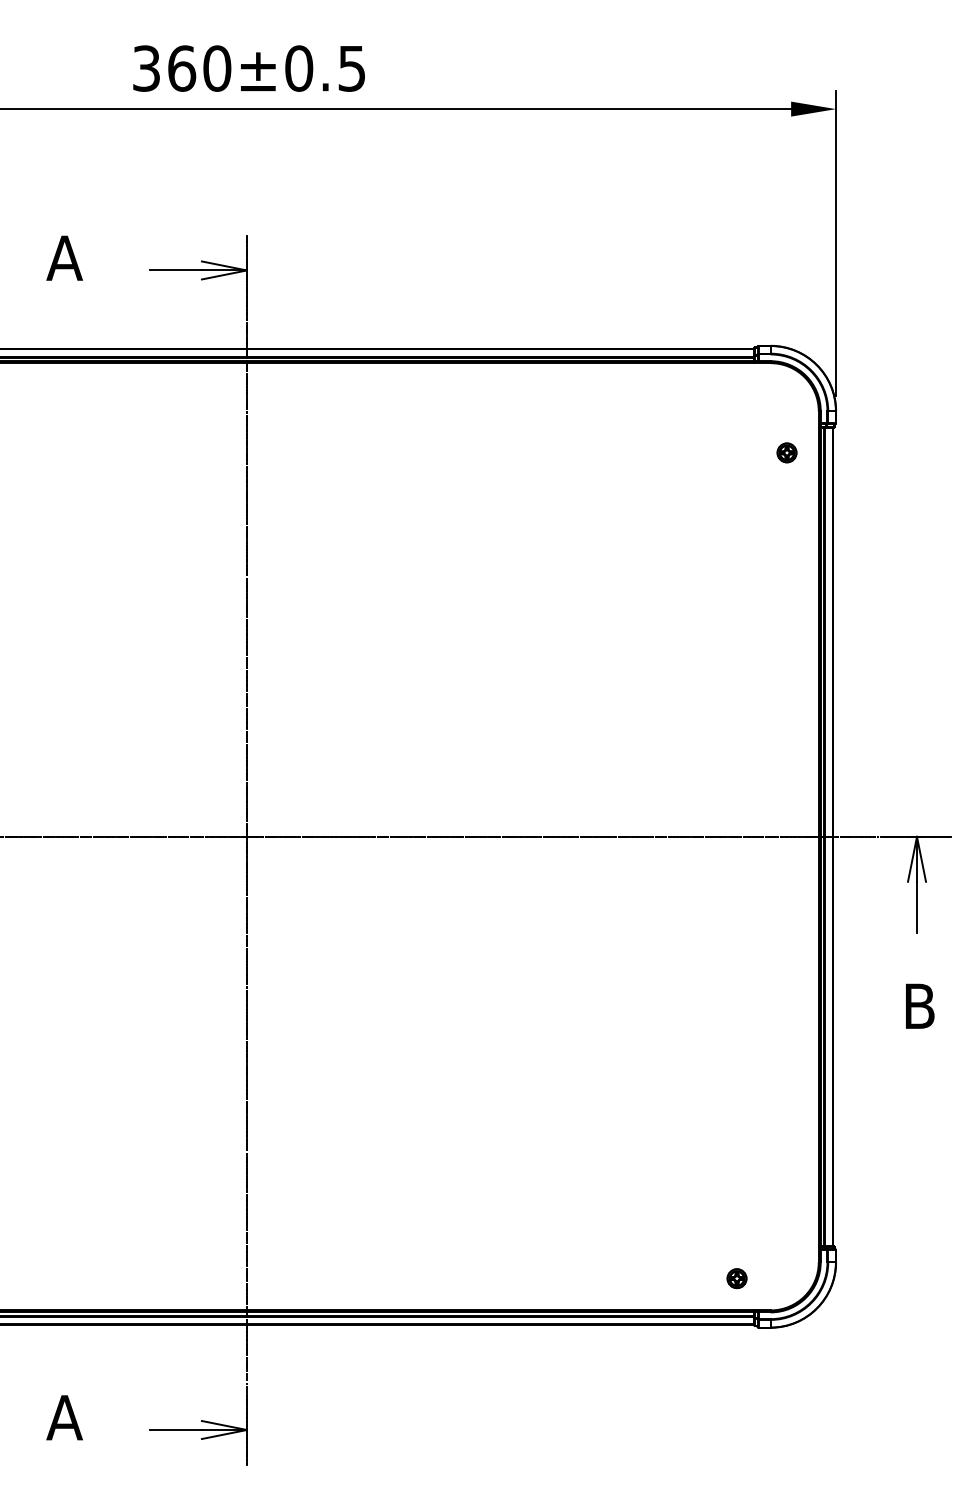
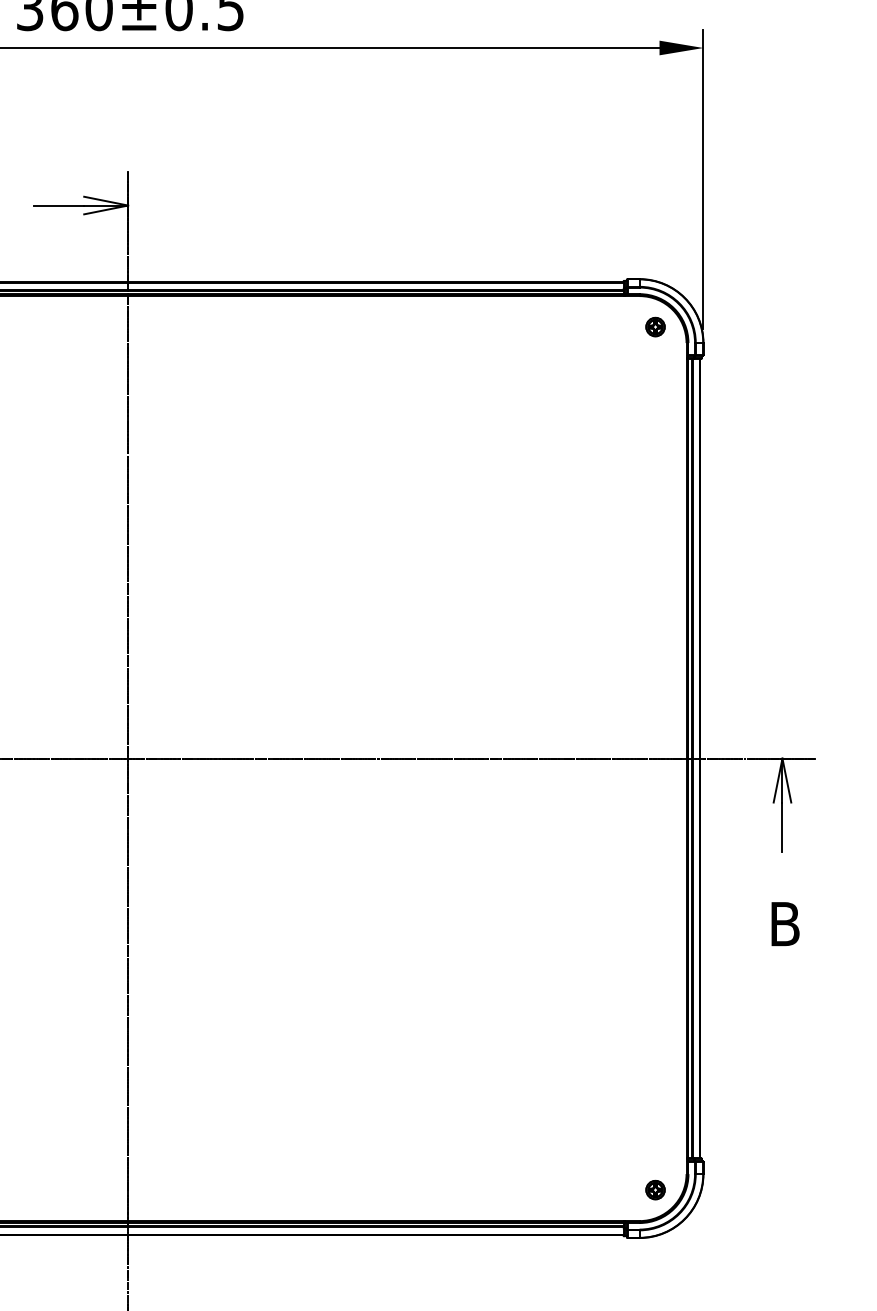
part: (786, 452) -> (655, 326), moved
part: (736, 1278) -> (655, 1189), moved

